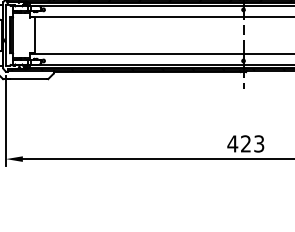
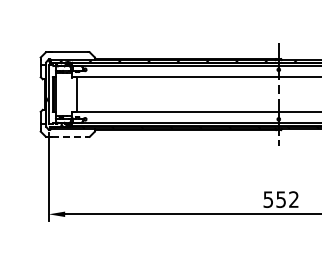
line: (28, 78) -> (70, 136), solid -> dashed
text: (245, 143) -> (280, 199), 423 -> 552

